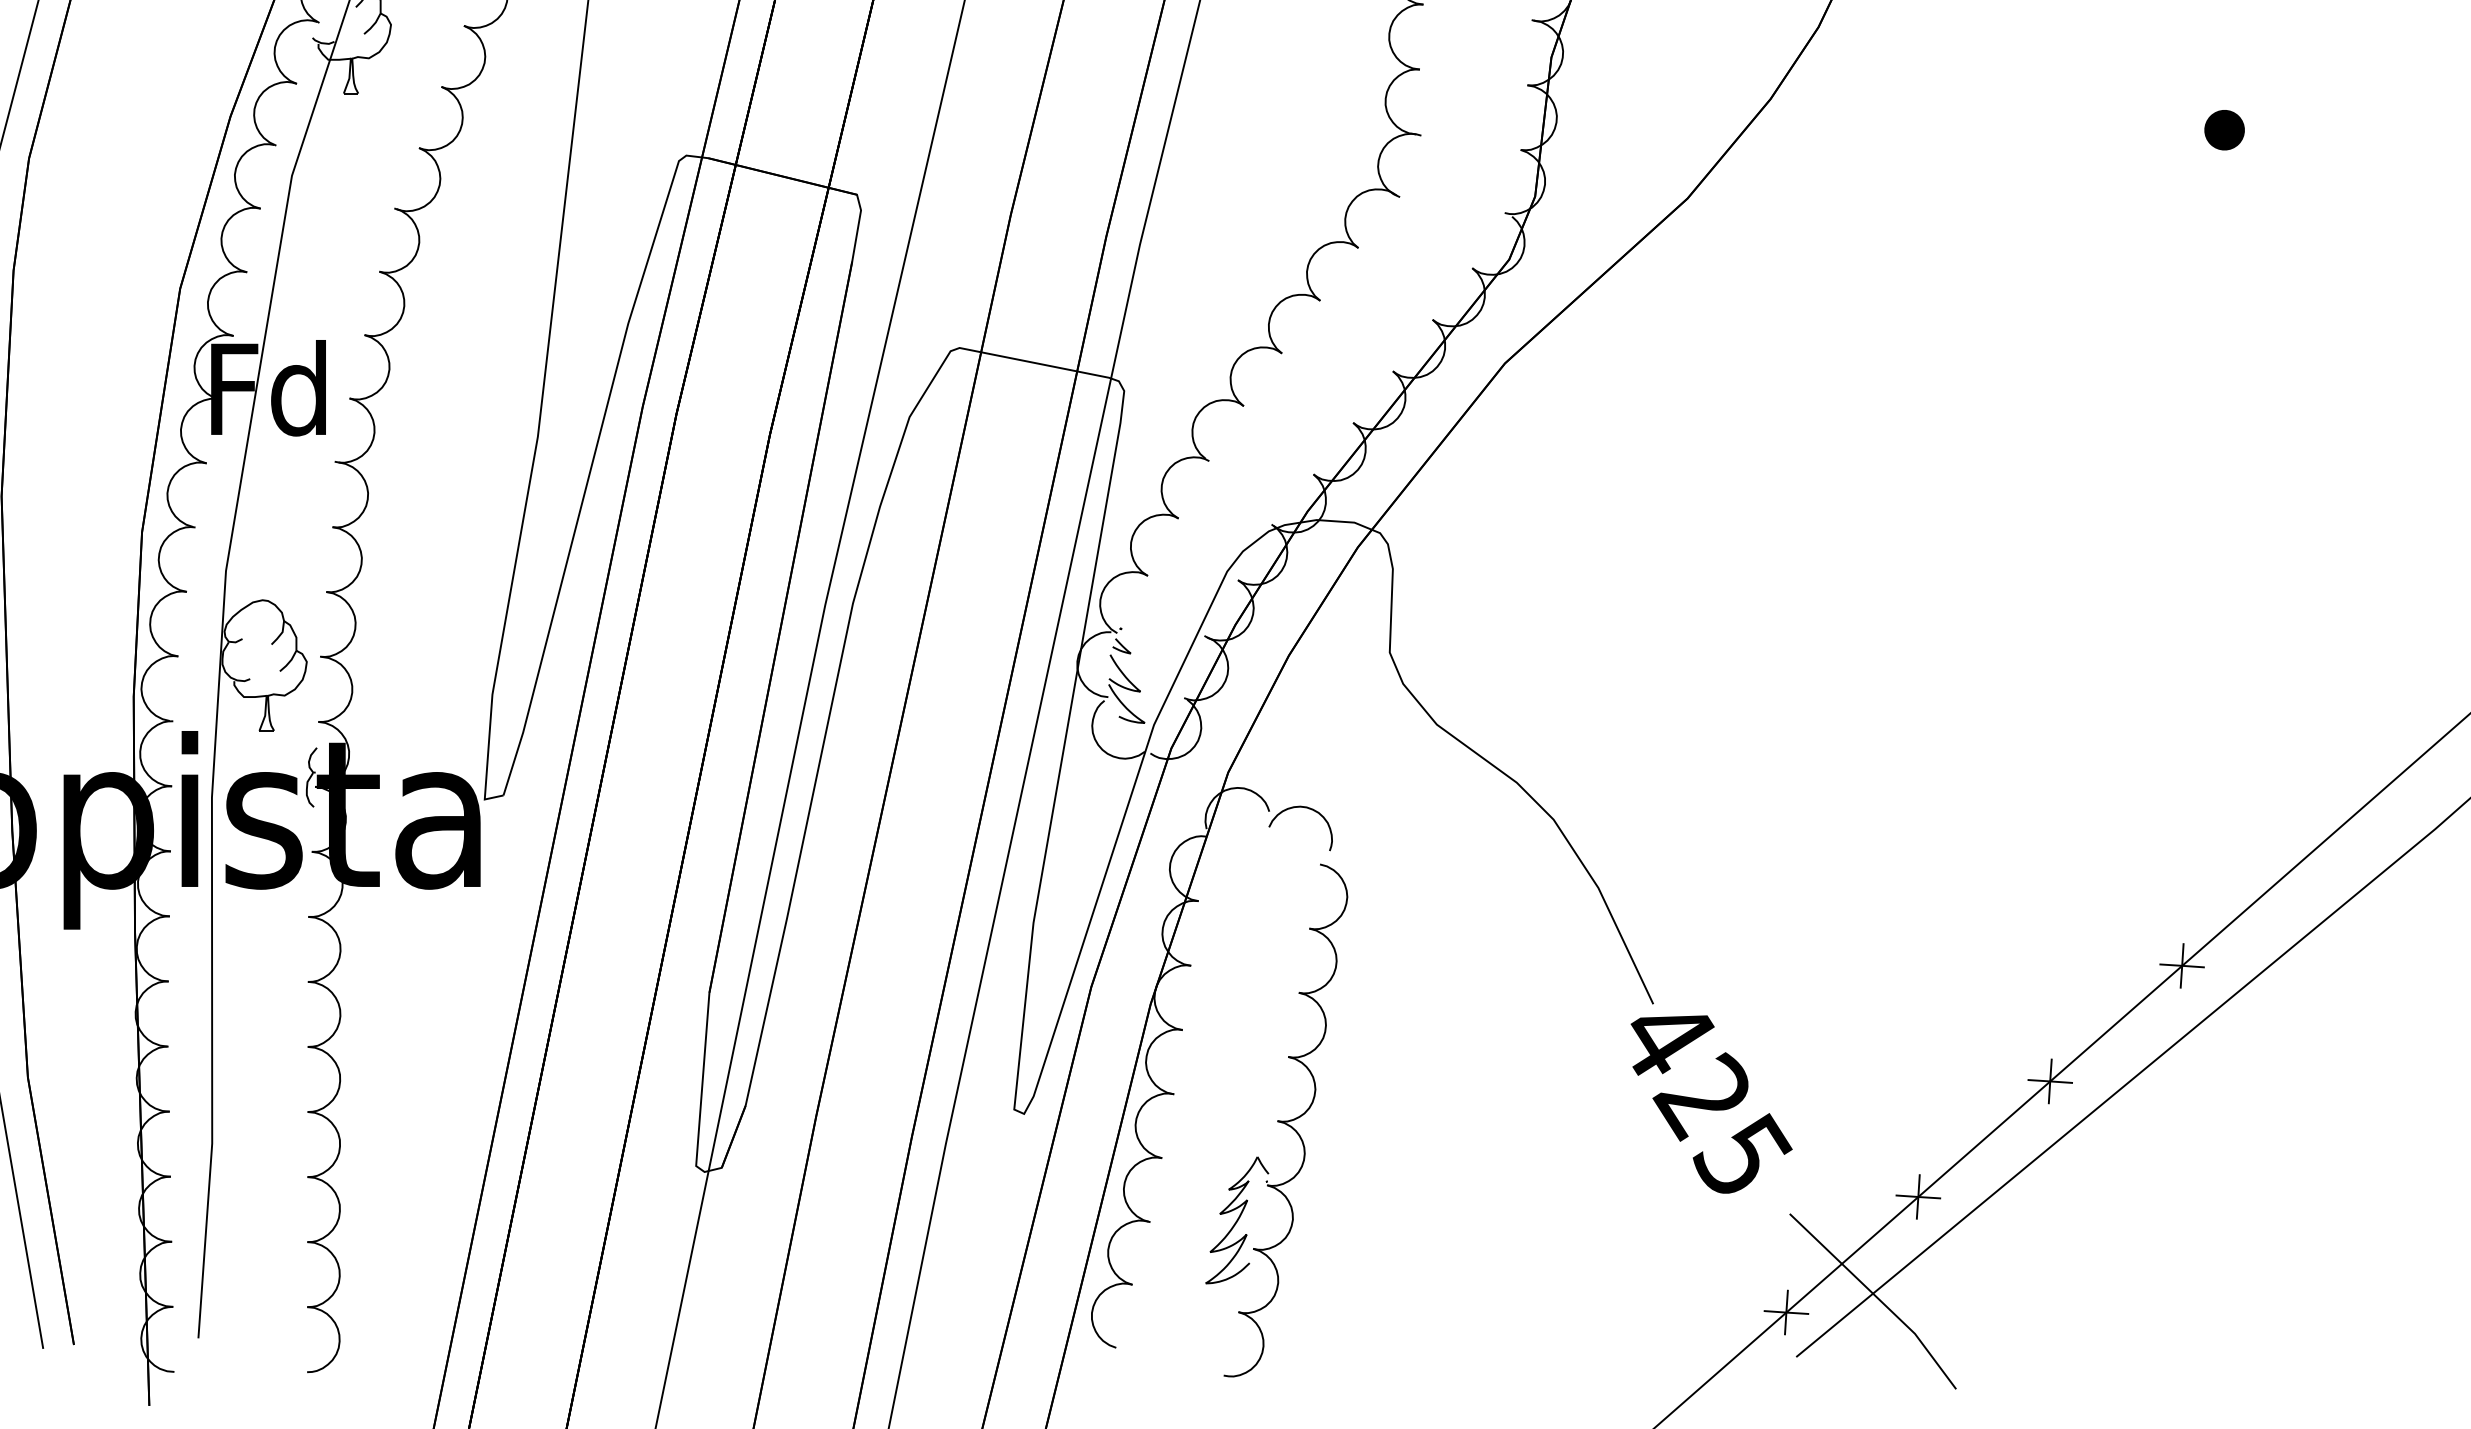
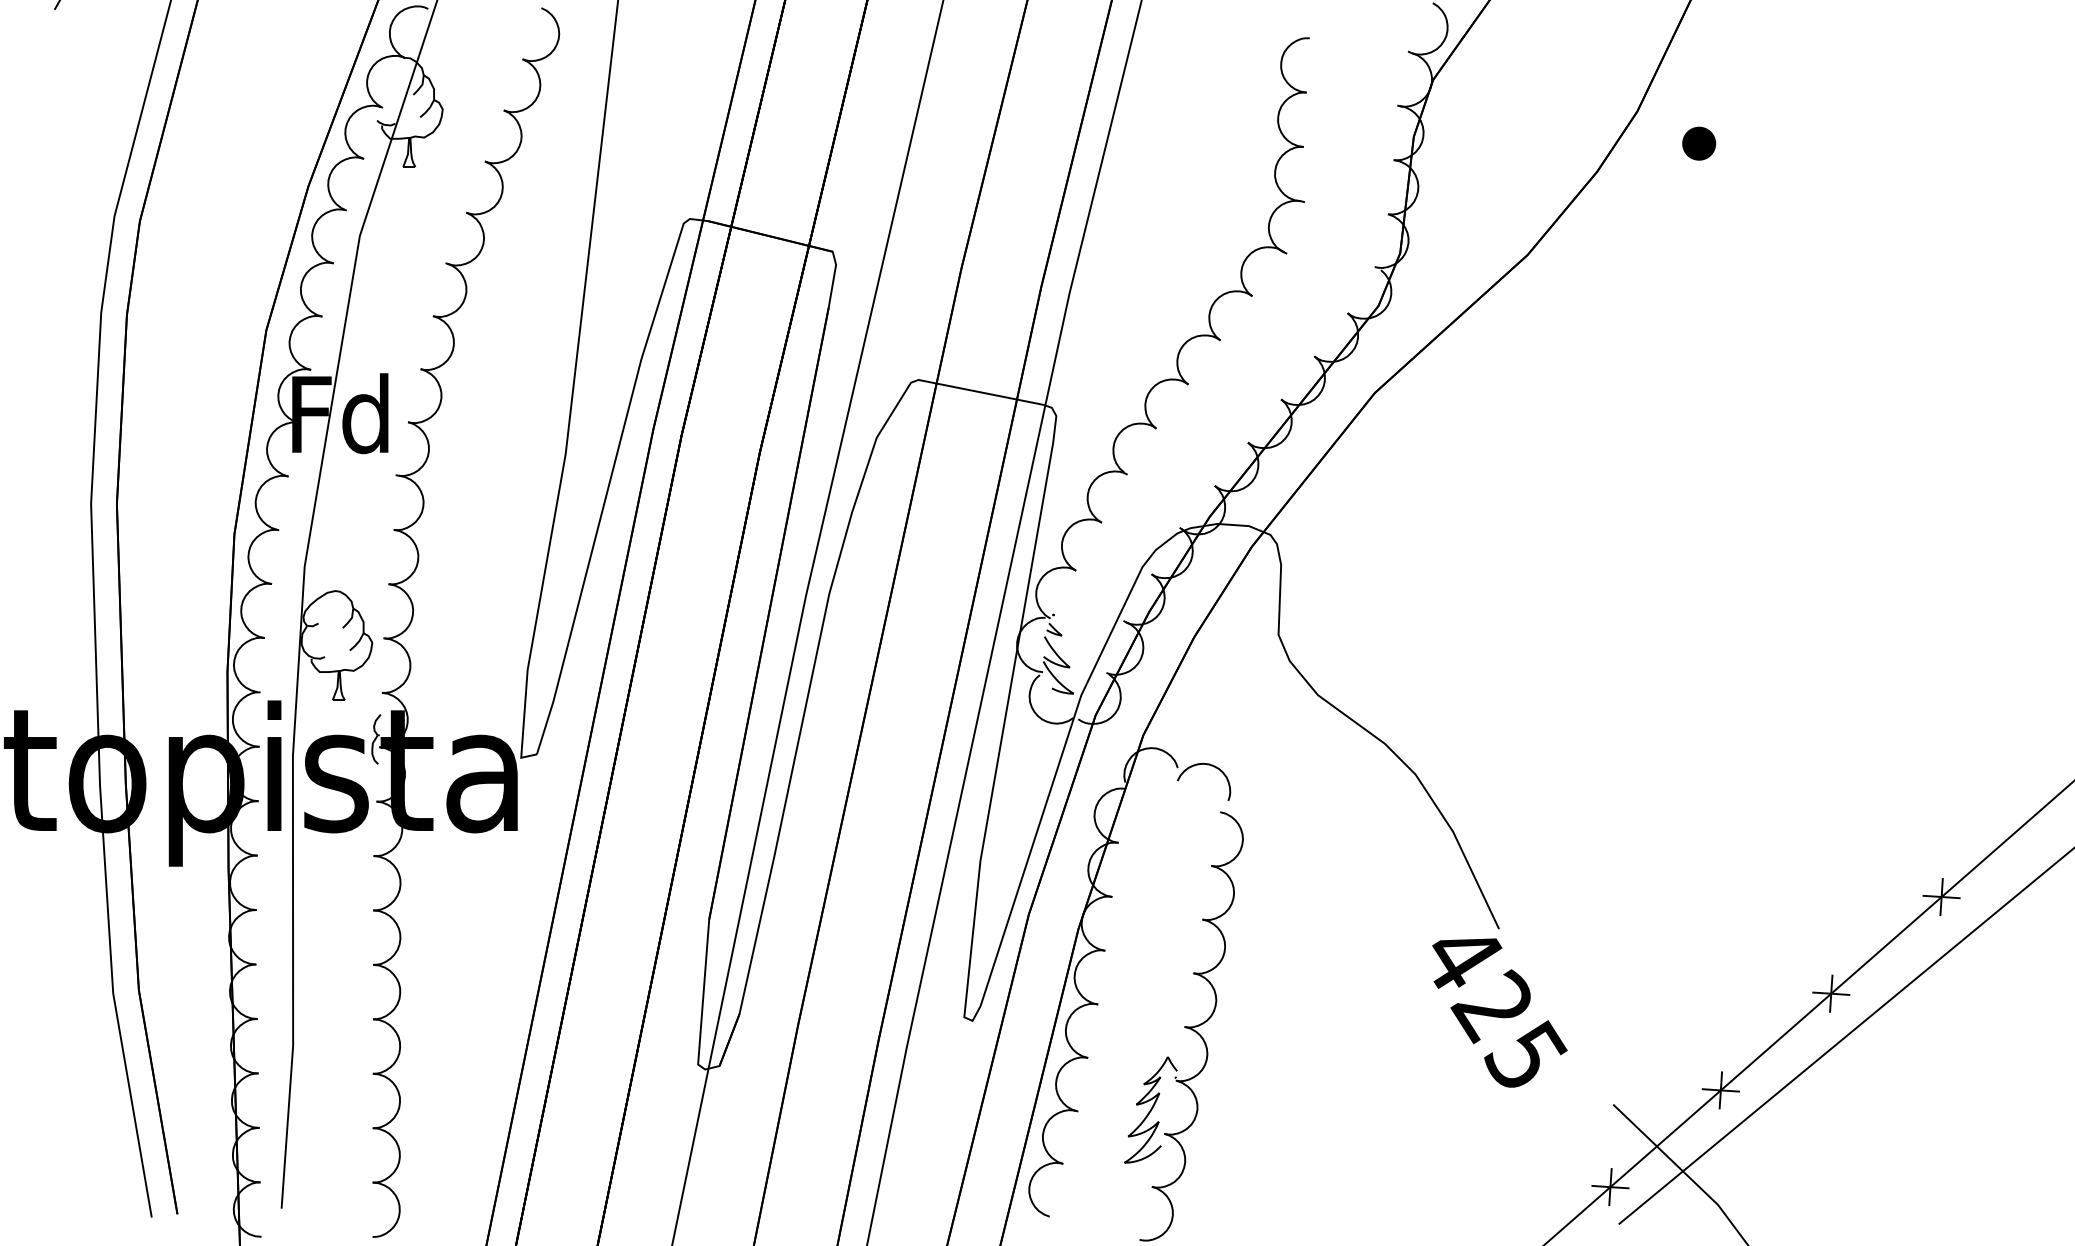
part: (2225, 129) -> (1699, 143), moved
text: (1711, 1103) -> (1499, 1012), moved

